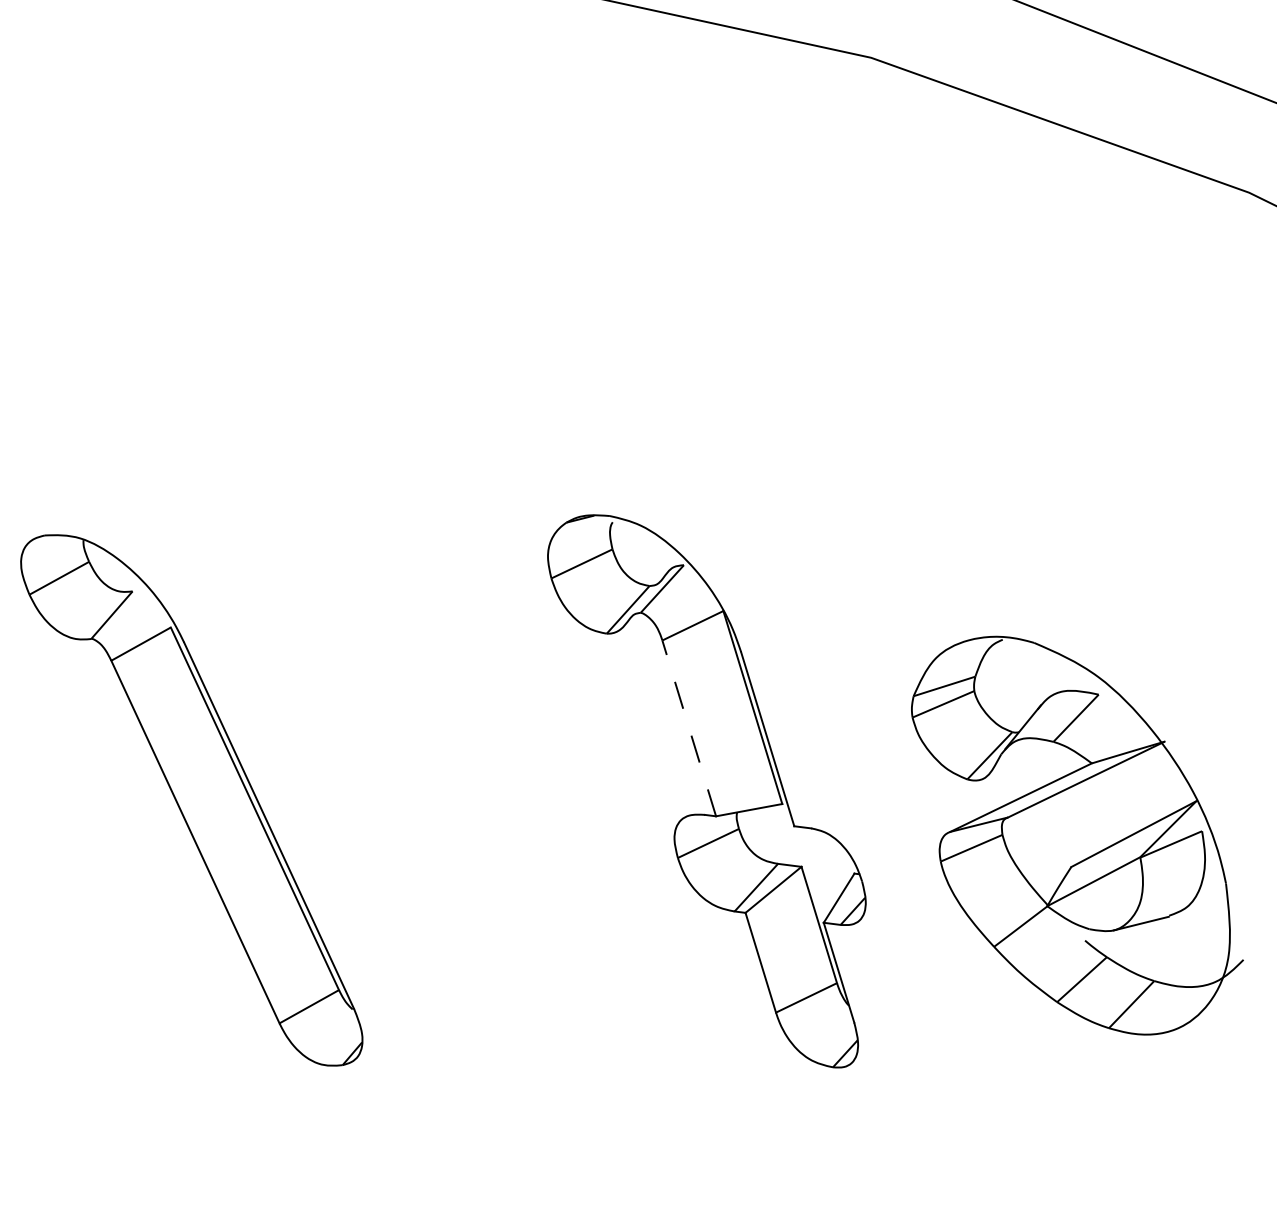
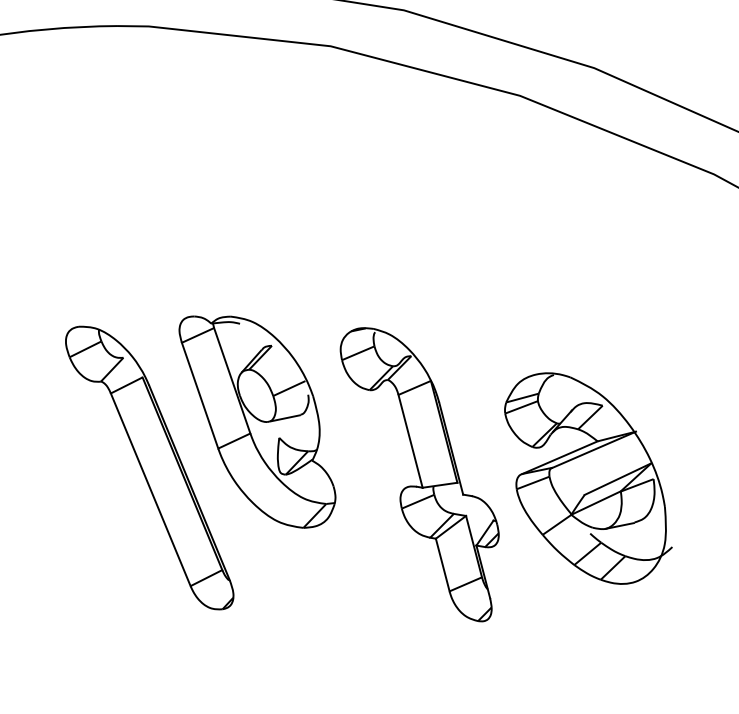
part: (394, 702) -> (257, 421), added
line: (689, 728) -> (410, 441), dashed -> solid
part: (1077, 835) -> (588, 478), moved

